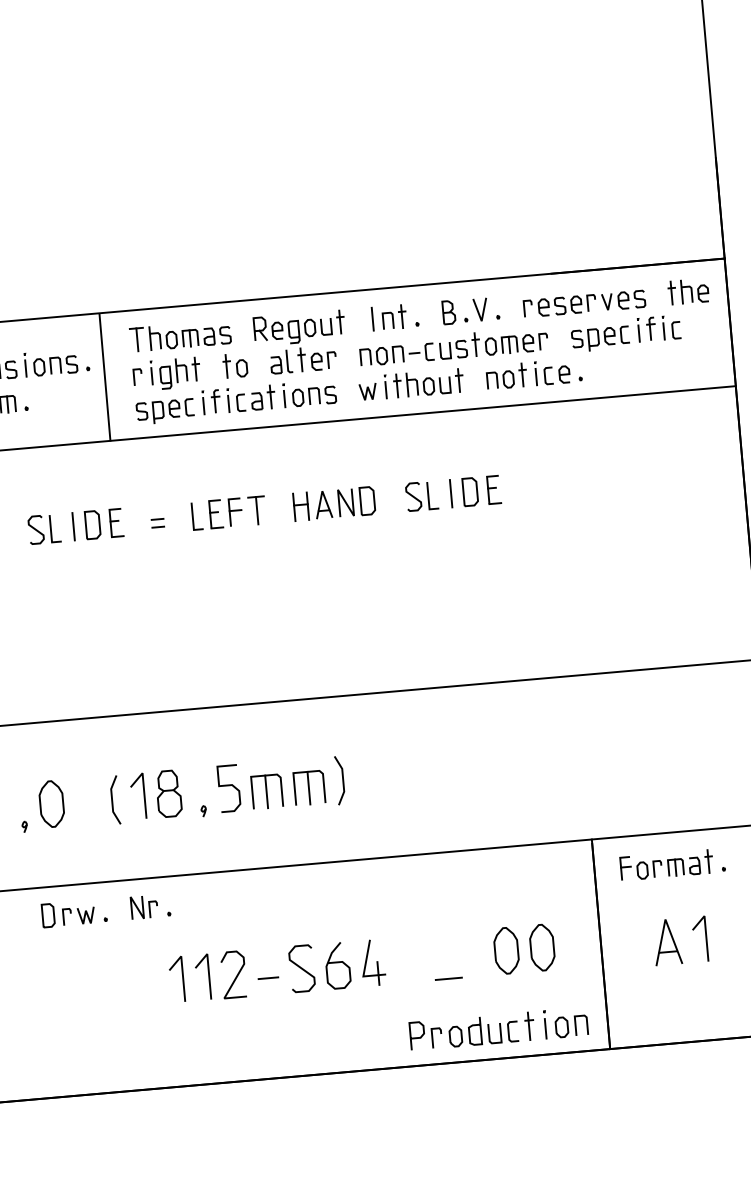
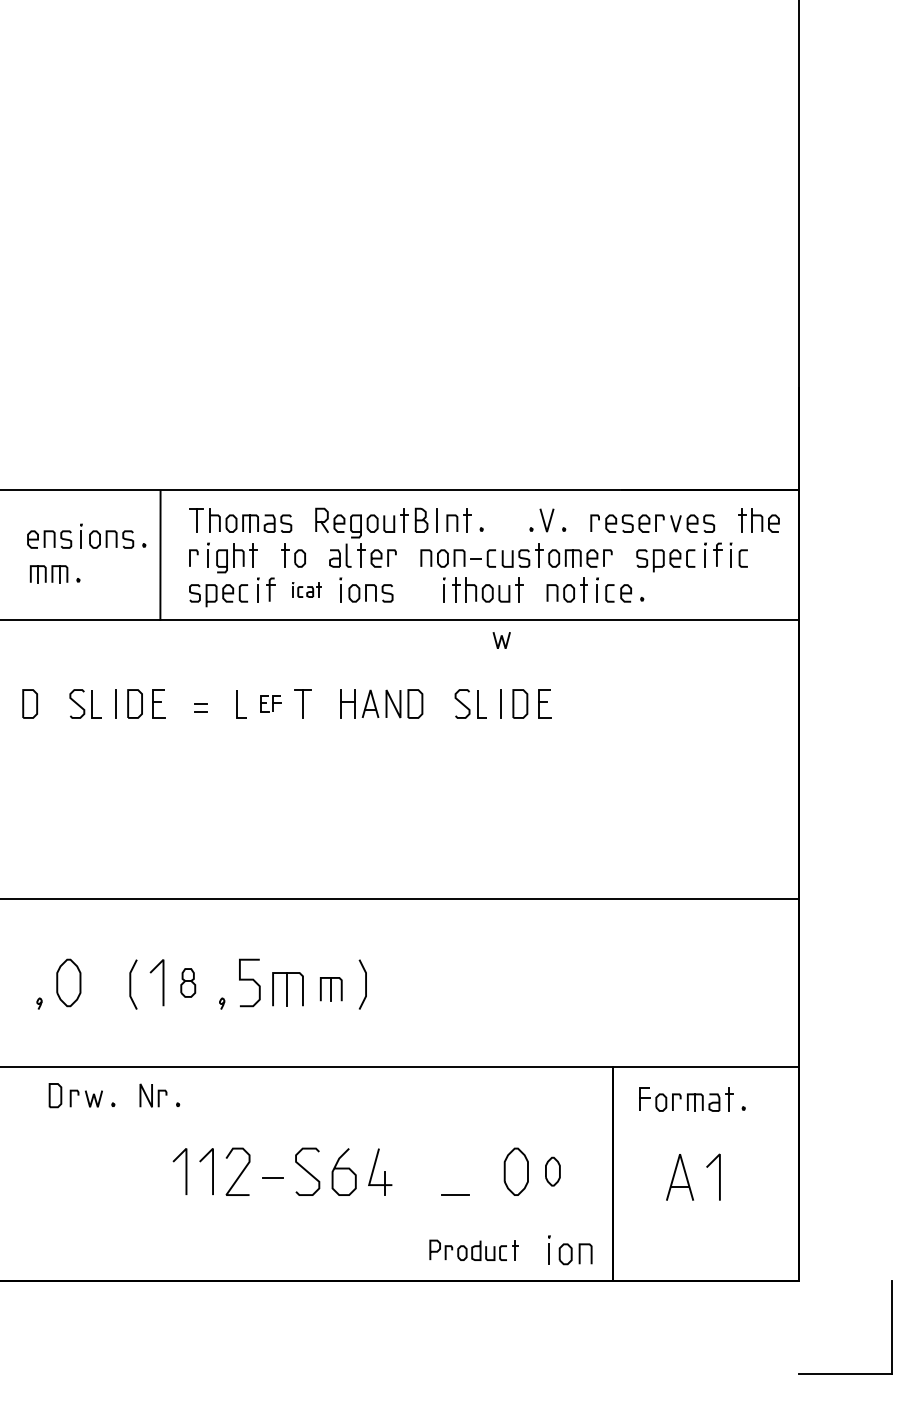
part: (448, 311) -> (421, 519), moved
line: (367, 391) -> (501, 640), moved
part: (250, 398) -> (306, 589), size x0.6
part: (225, 512) -> (270, 703), size x0.6
part: (309, 787) -> (331, 989), size x0.7
part: (168, 793) -> (187, 982), size x0.6
part: (541, 947) -> (552, 1171), size x0.6
part: (471, 1031) -> (473, 1250), size x0.7

